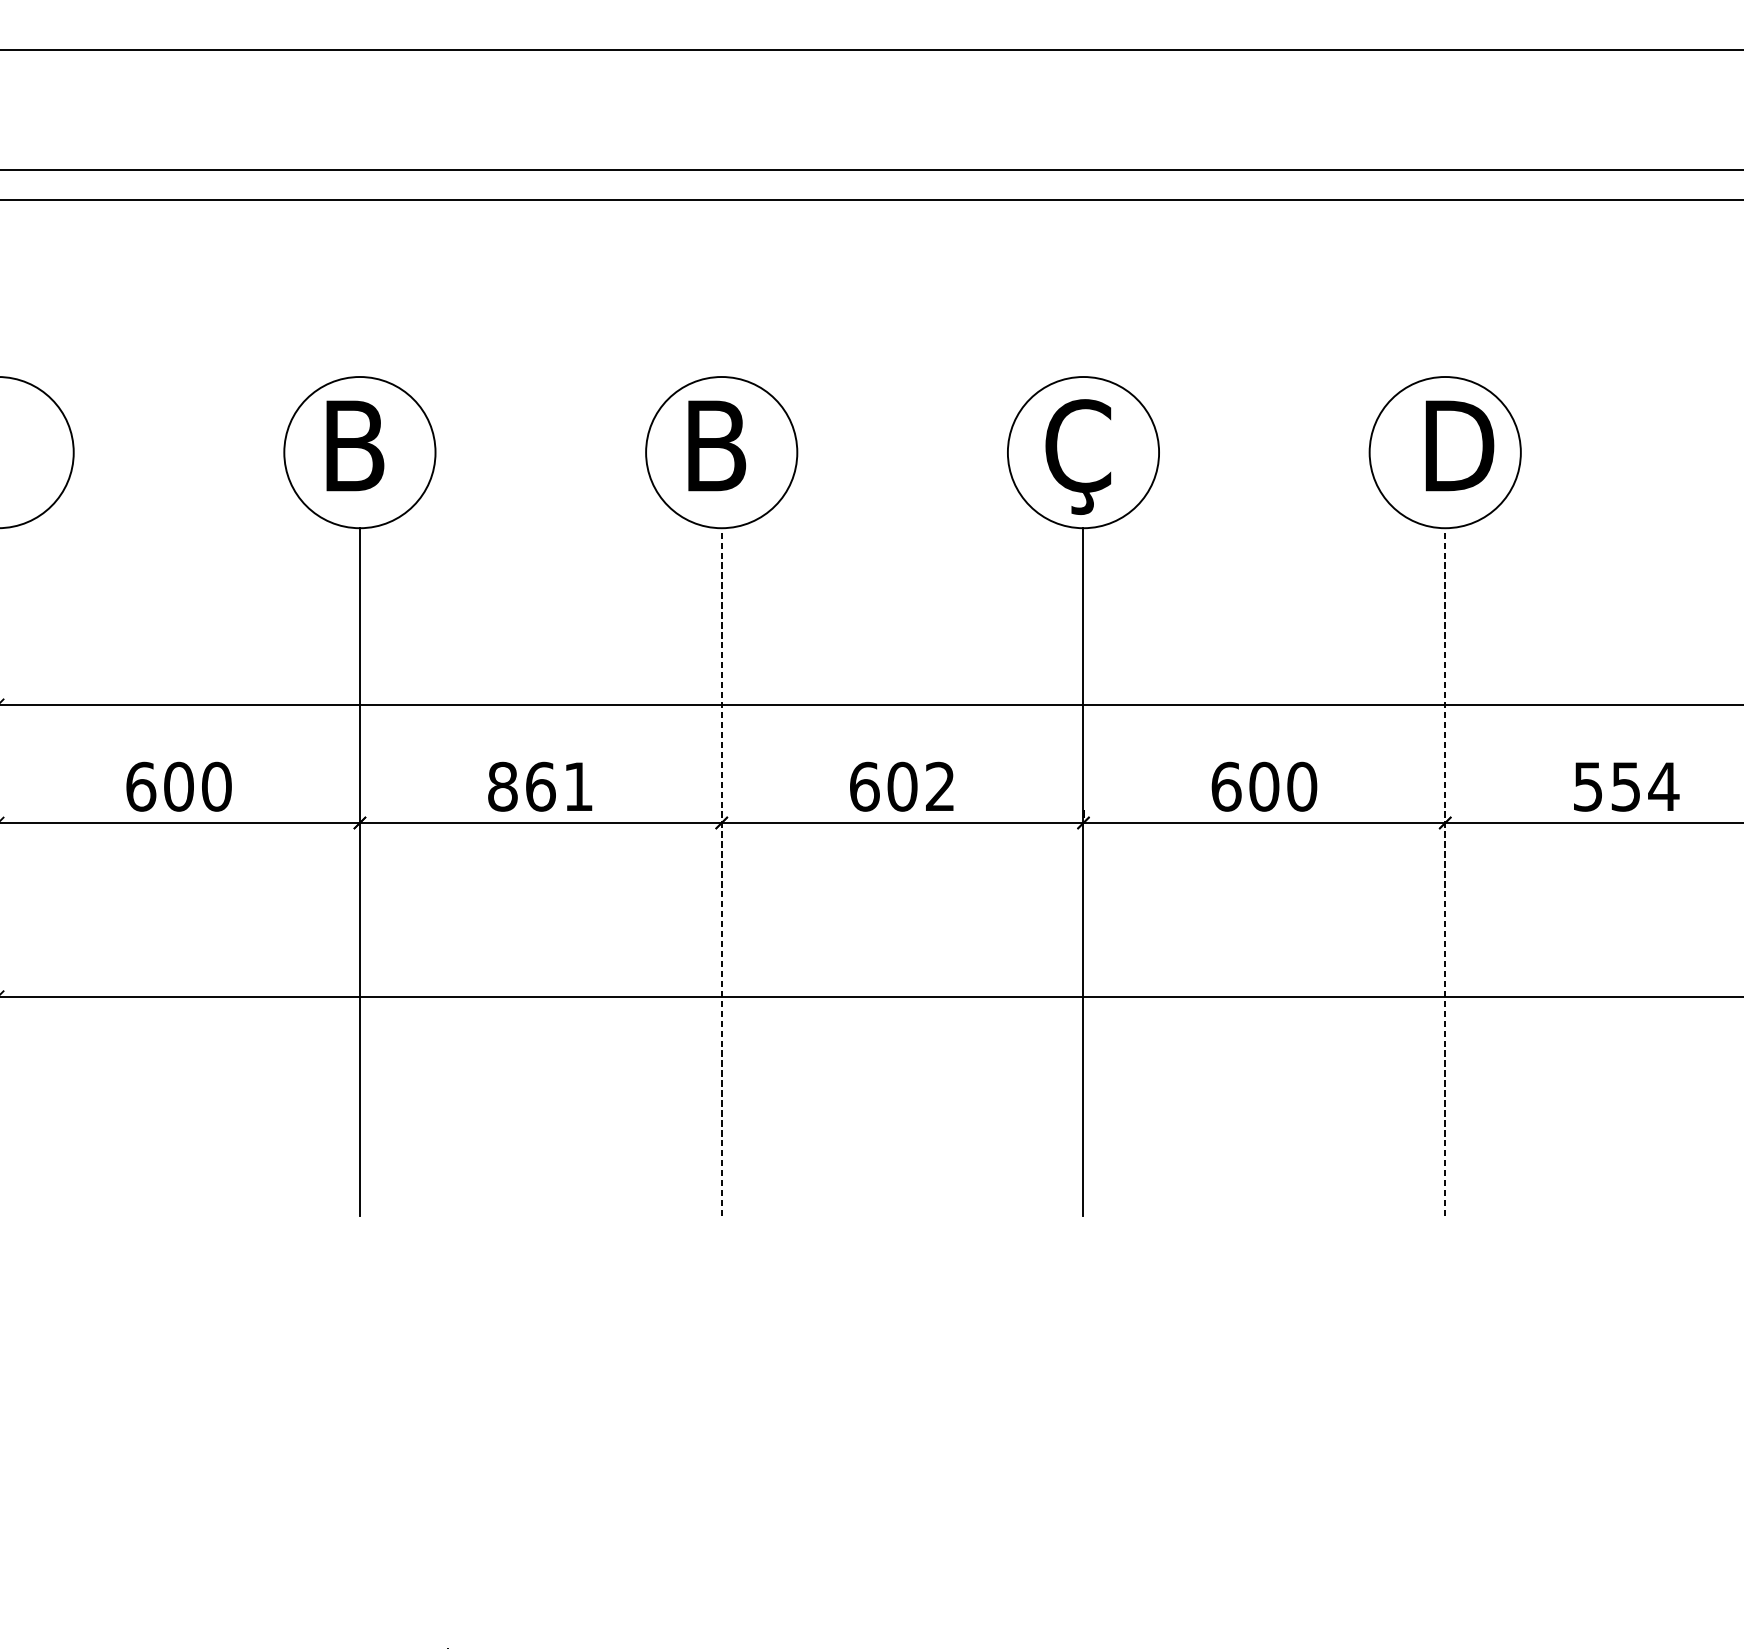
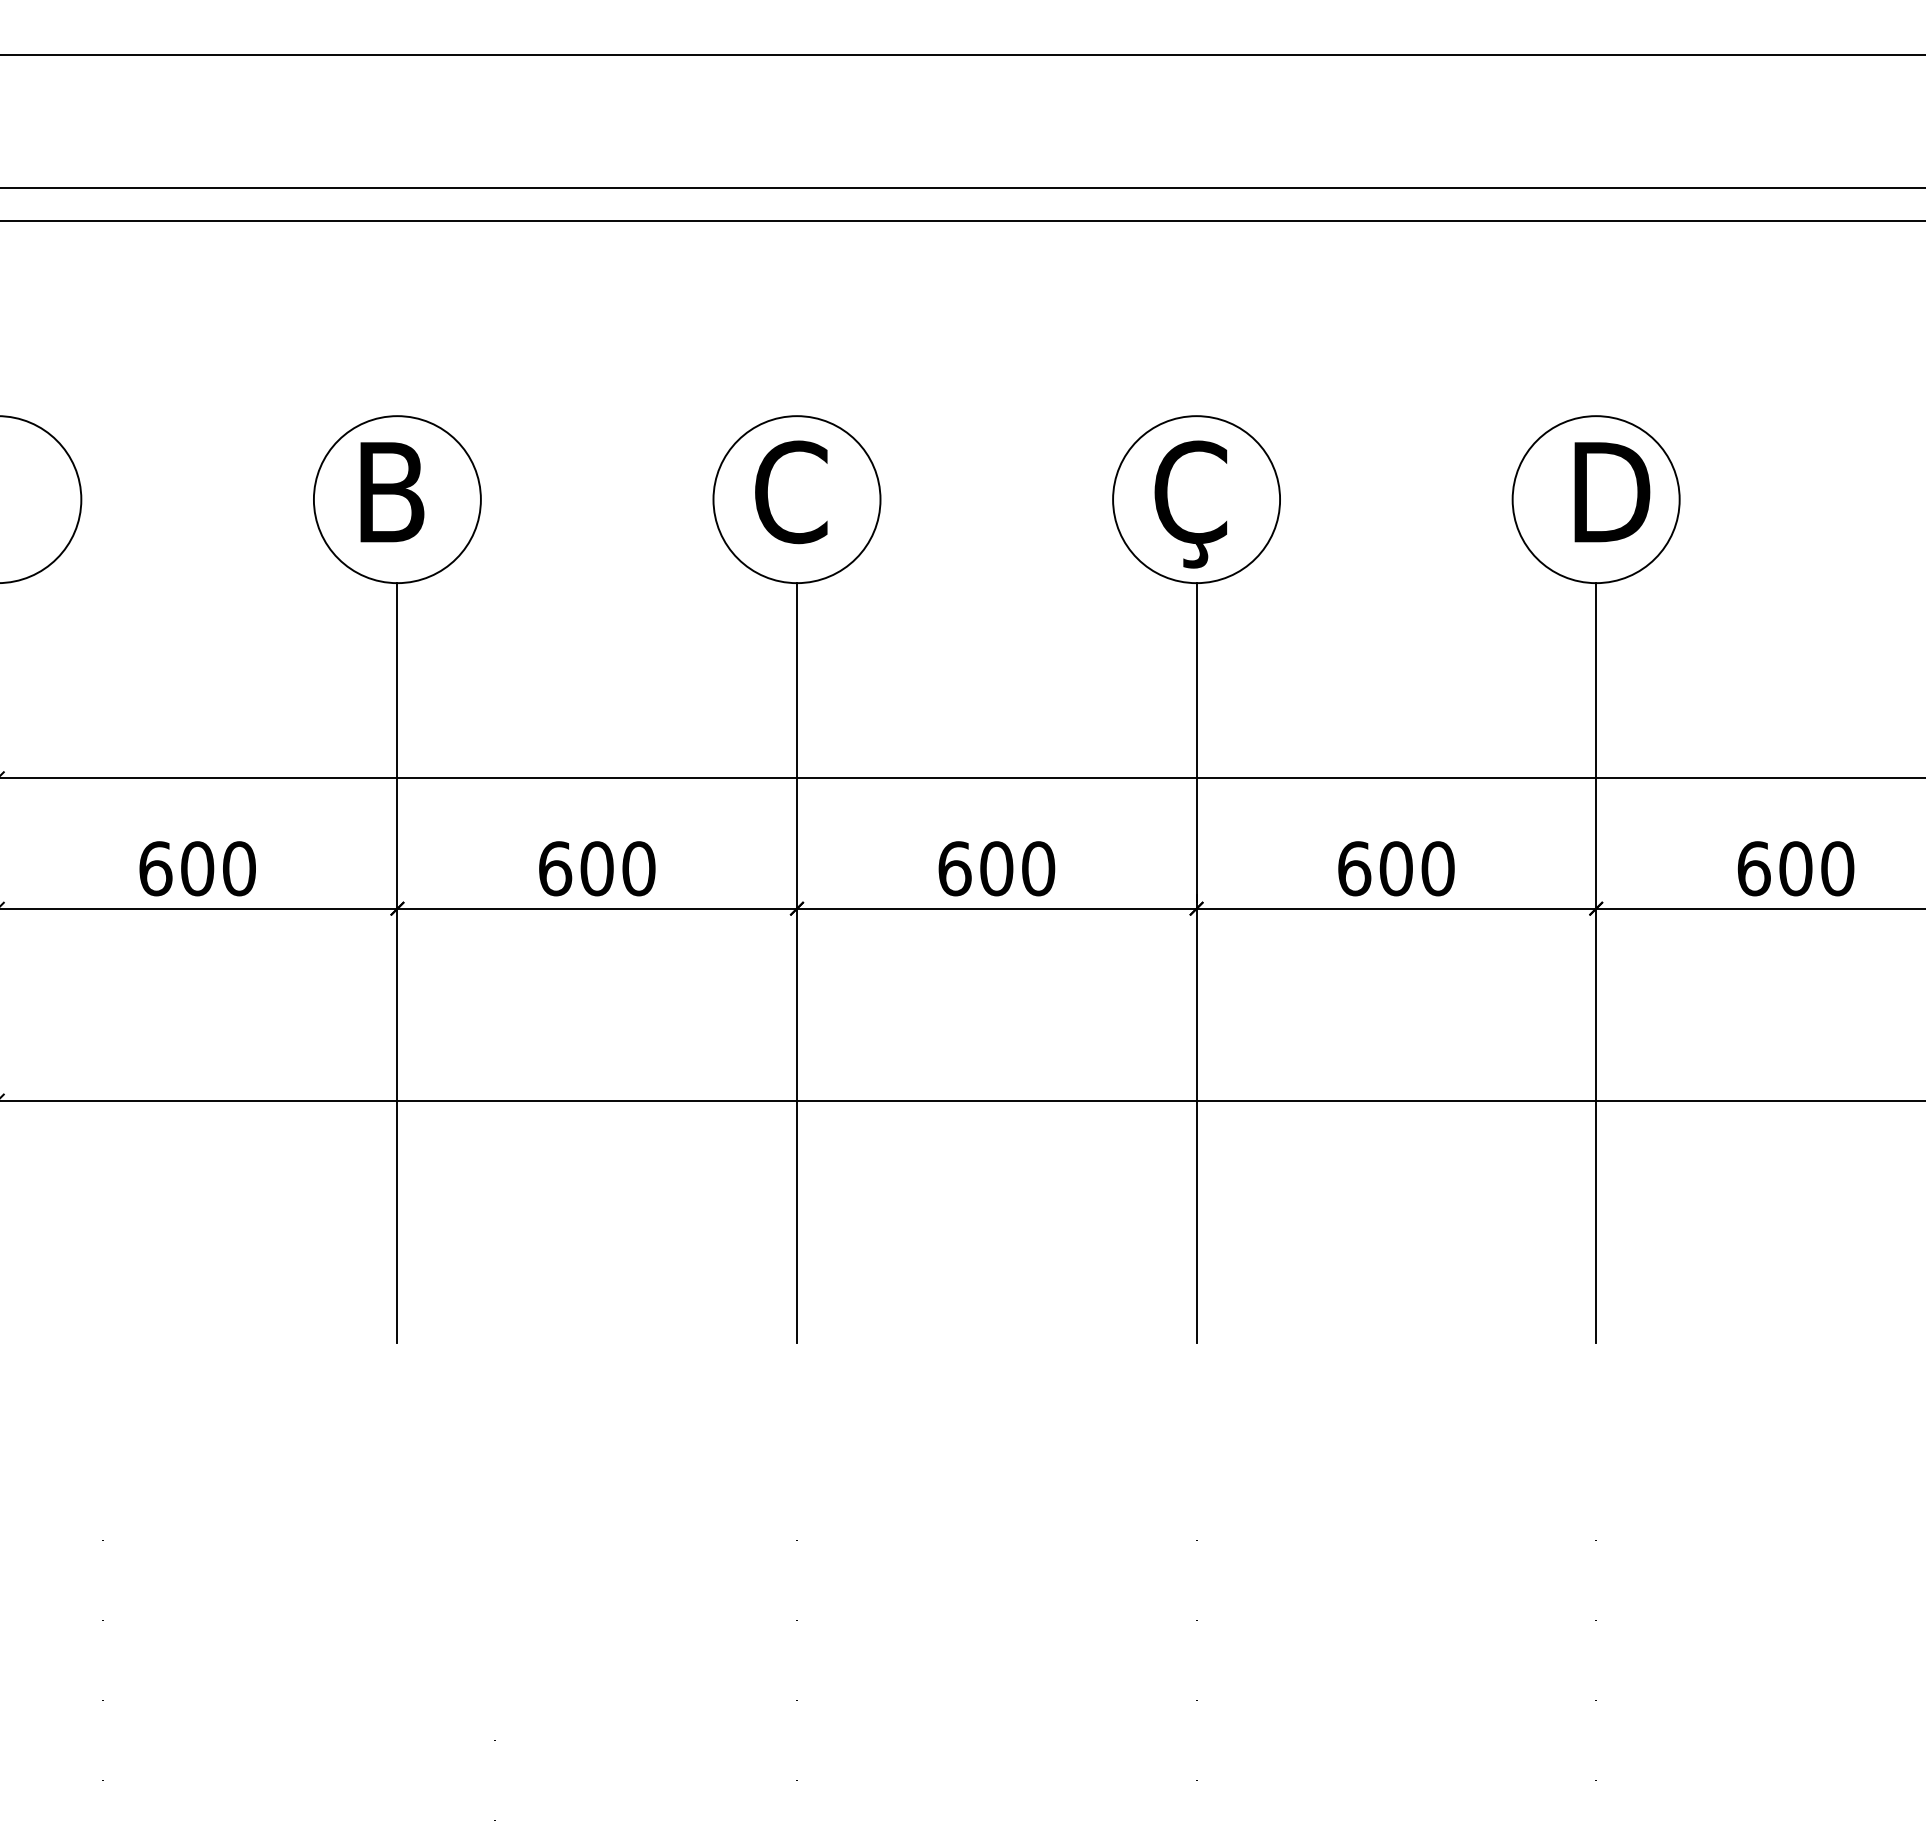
text: (716, 446) -> (791, 492), B -> C
text: (541, 786) -> (597, 868), 861 -> 600
text: (940, 786) -> (1038, 868), 602 -> 600
text: (1625, 786) -> (1795, 868), 554 -> 600
line: (722, 872) -> (797, 963), dashed -> solid
line: (1445, 872) -> (1596, 963), dashed -> solid

